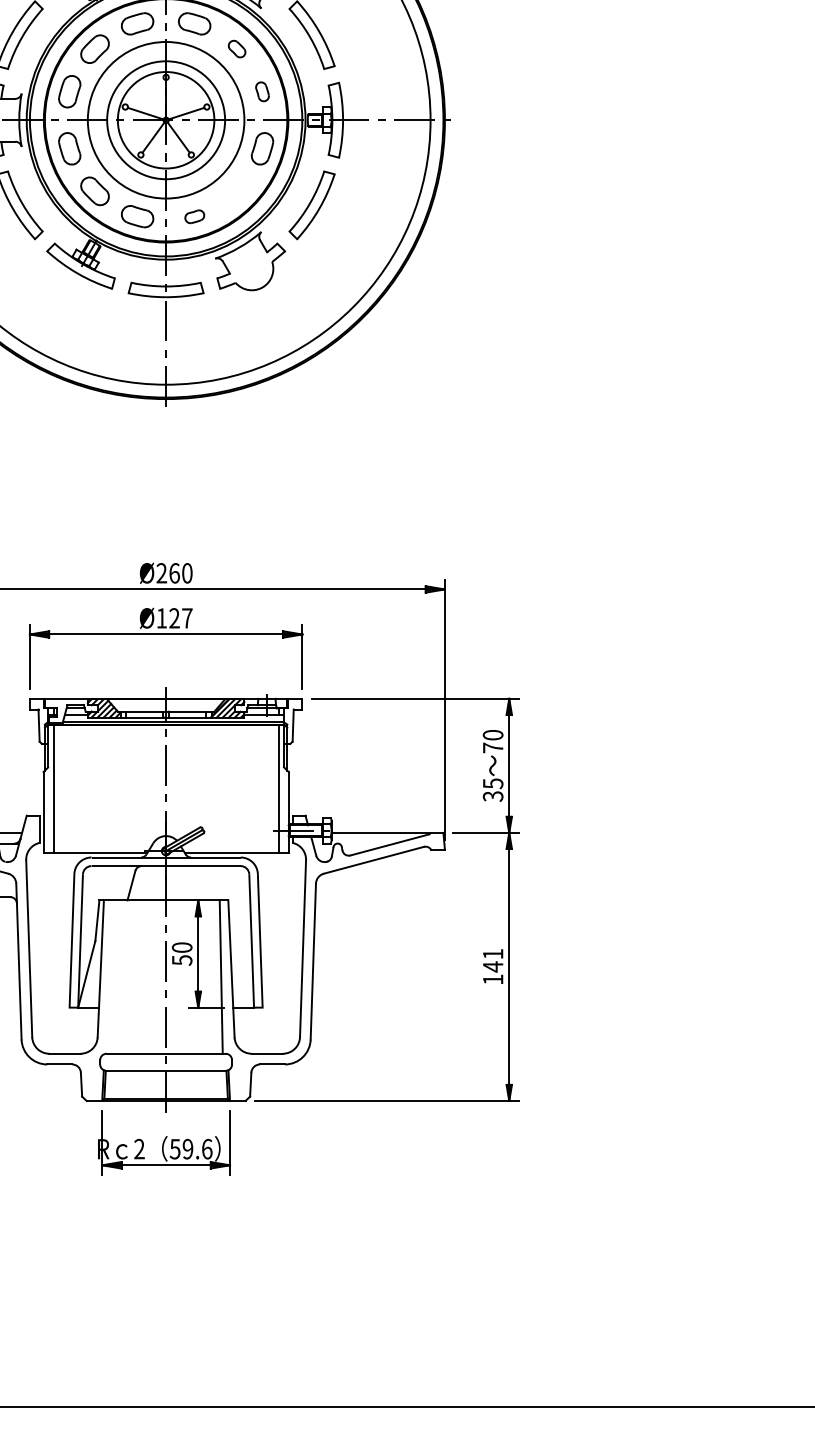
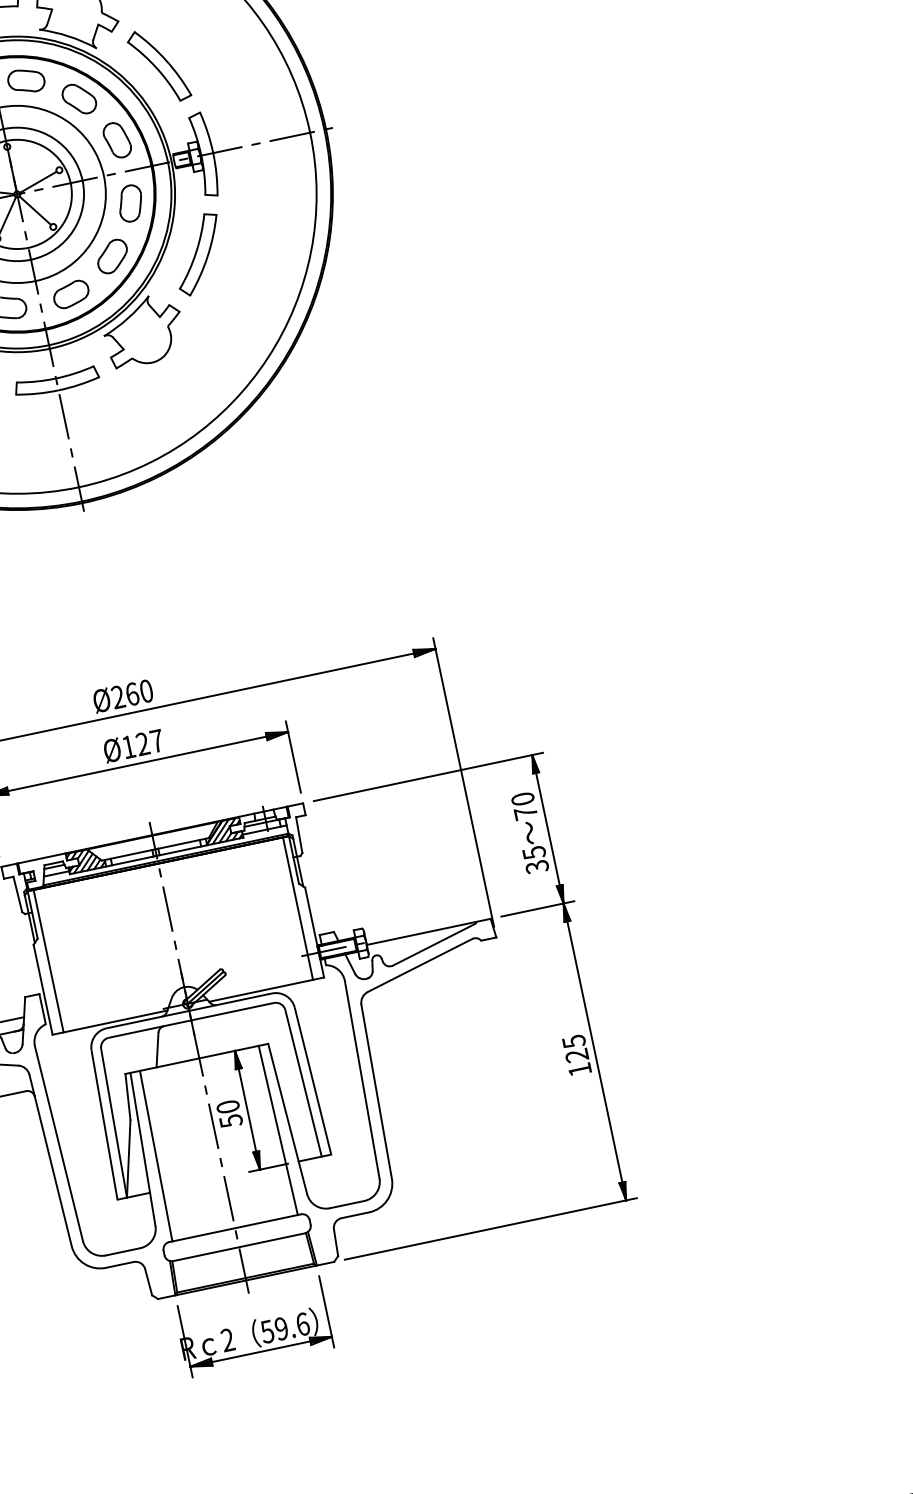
part: (236, 48) -> (78, 98), size x1.67
part: (262, 91) -> (117, 140), size x1.67
part: (236, 191) -> (111, 256), added
part: (194, 216) -> (71, 294), size x1.67
text: (492, 960) -> (574, 1048), 141 -> 125
line: (110, 976) -> (155, 1155), added

